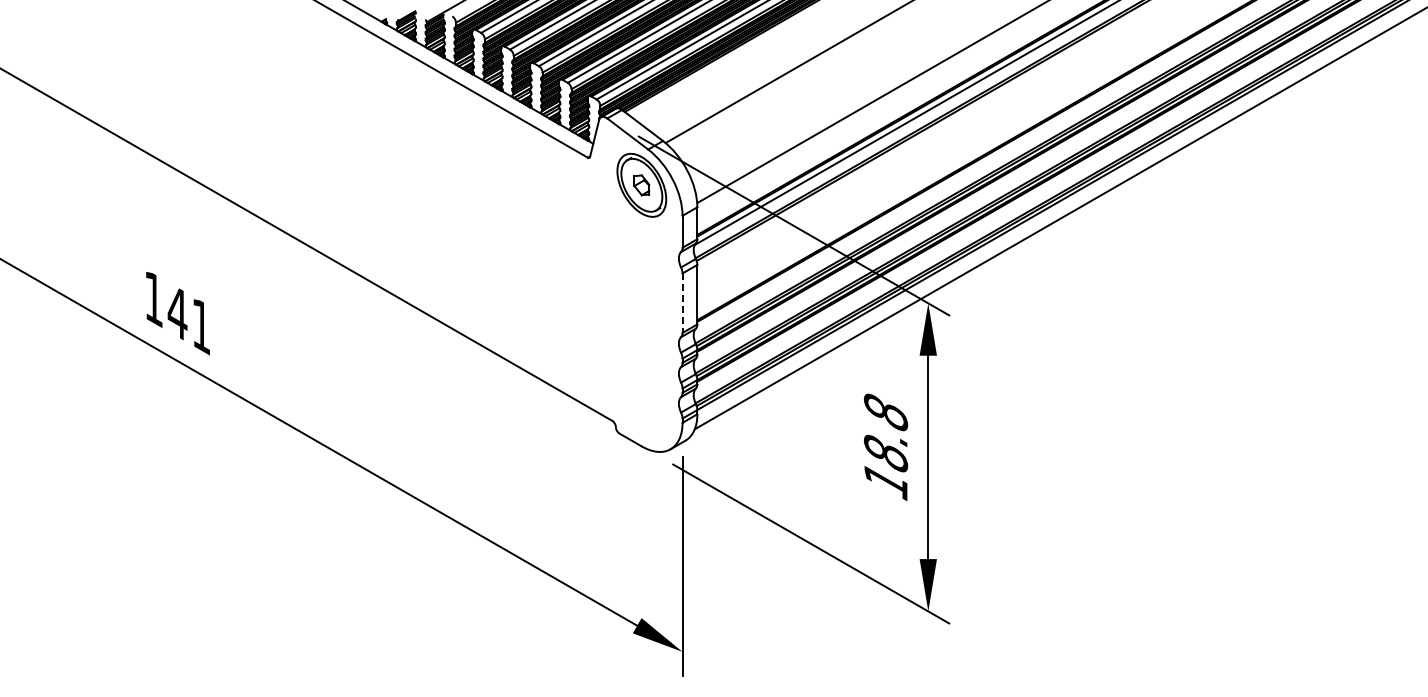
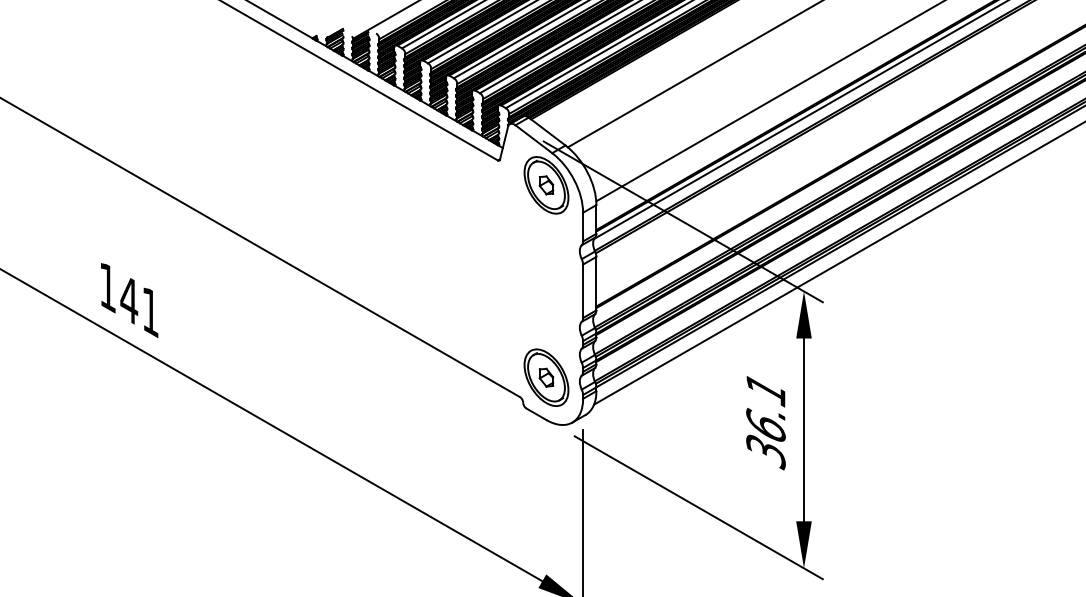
line: (682, 303) -> (583, 291), dashed -> solid
part: (641, 398) -> (546, 376), added
text: (885, 447) -> (765, 421), 18.8 -> 36.1

